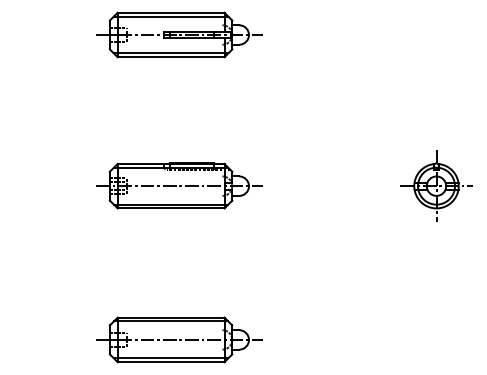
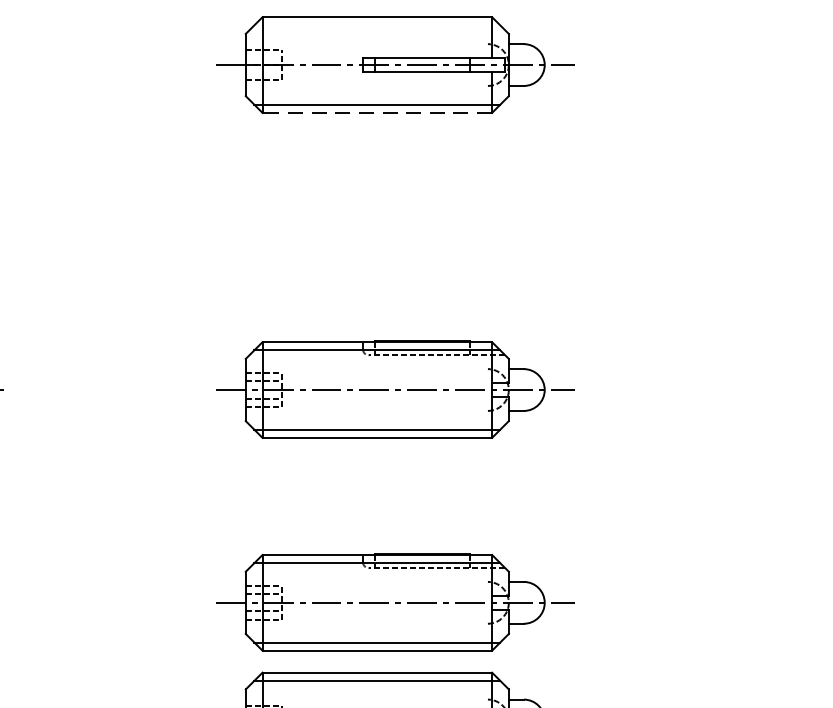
line: (170, 16) -> (376, 25), removed
line: (170, 57) -> (376, 113), solid -> dashed
part: (179, 284) -> (395, 601), added

